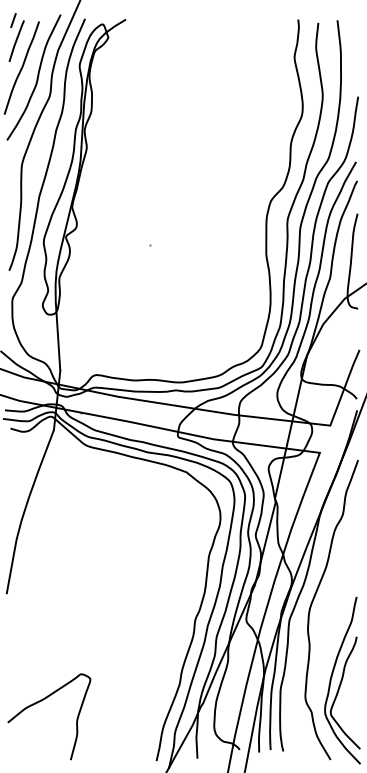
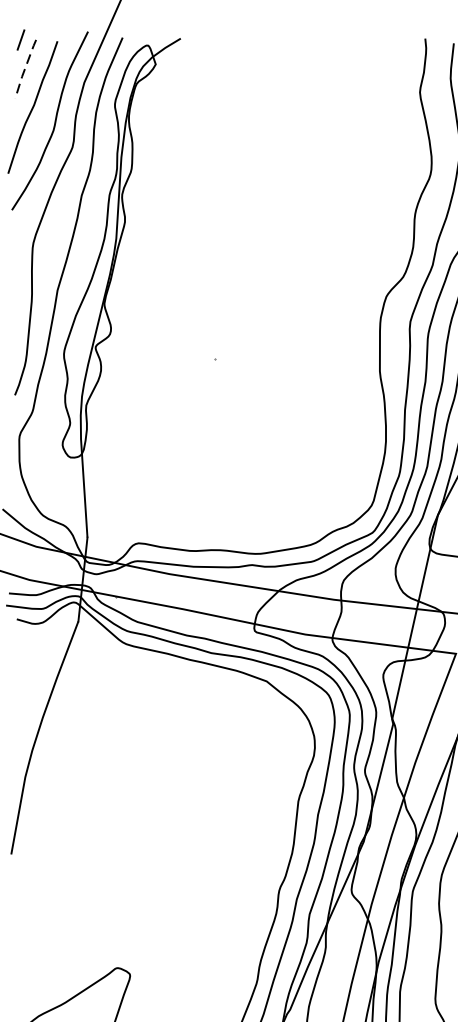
line: (16, 41) -> (25, 69), solid -> dashed

